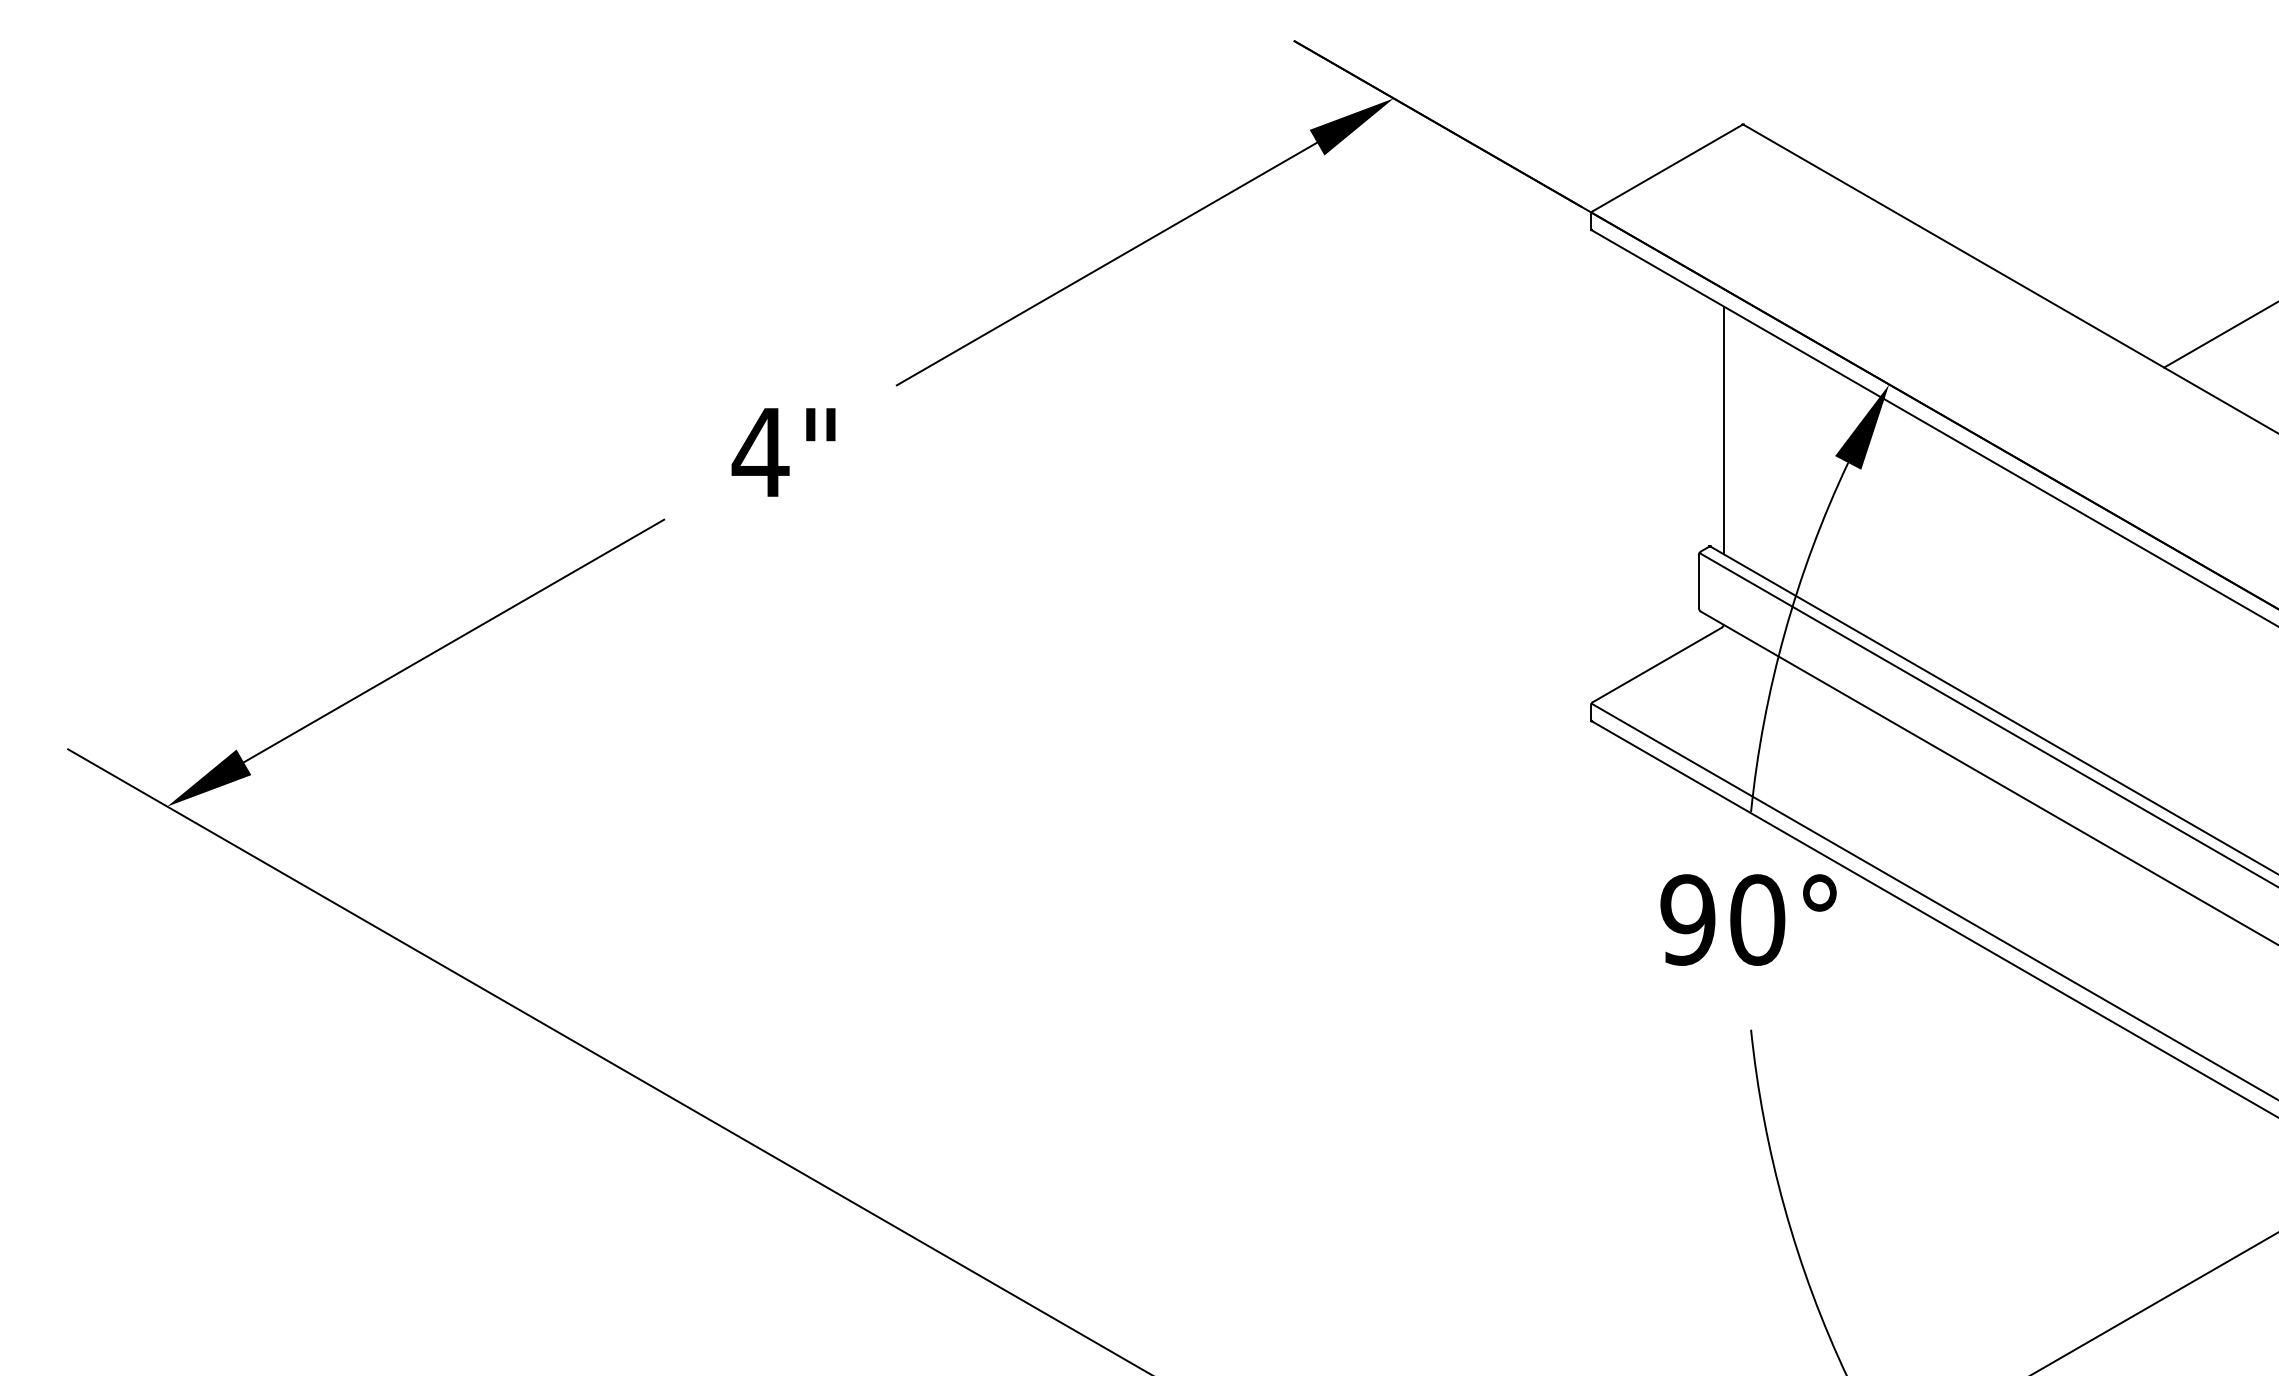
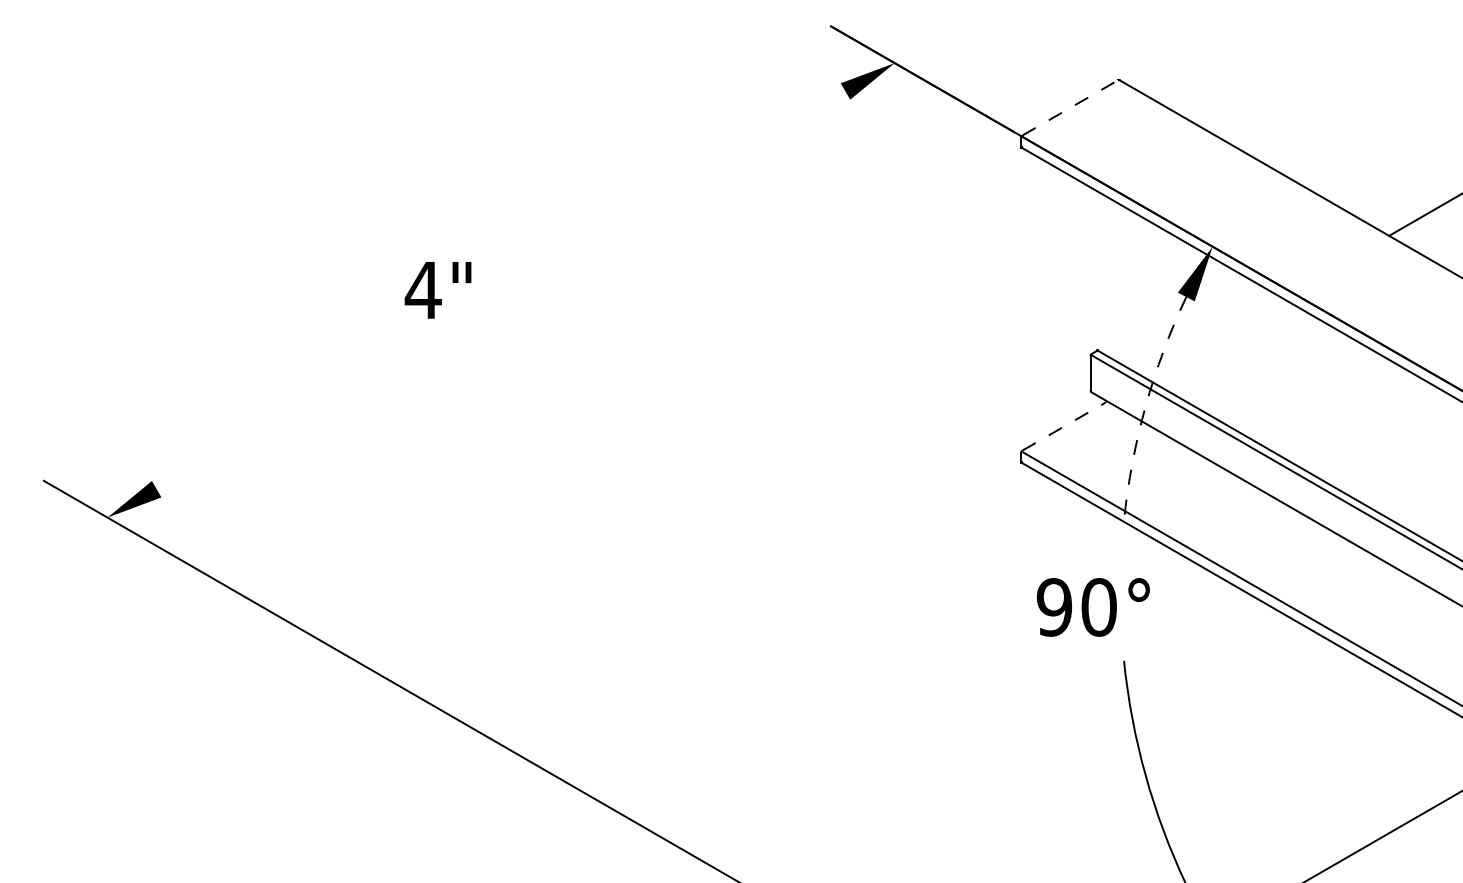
line: (1667, 167) -> (1070, 107), solid -> dashed
line: (1106, 264) -> (710, 169), removed
line: (1723, 429) -> (1106, 275), removed
text: (782, 452) -> (437, 290), moved
arc: (1784, 633) -> (1145, 406), solid -> dashed
line: (453, 641) -> (291, 411), removed
line: (1656, 664) -> (1063, 426), solid -> dashed
text: (1747, 920) -> (1092, 607), moved

